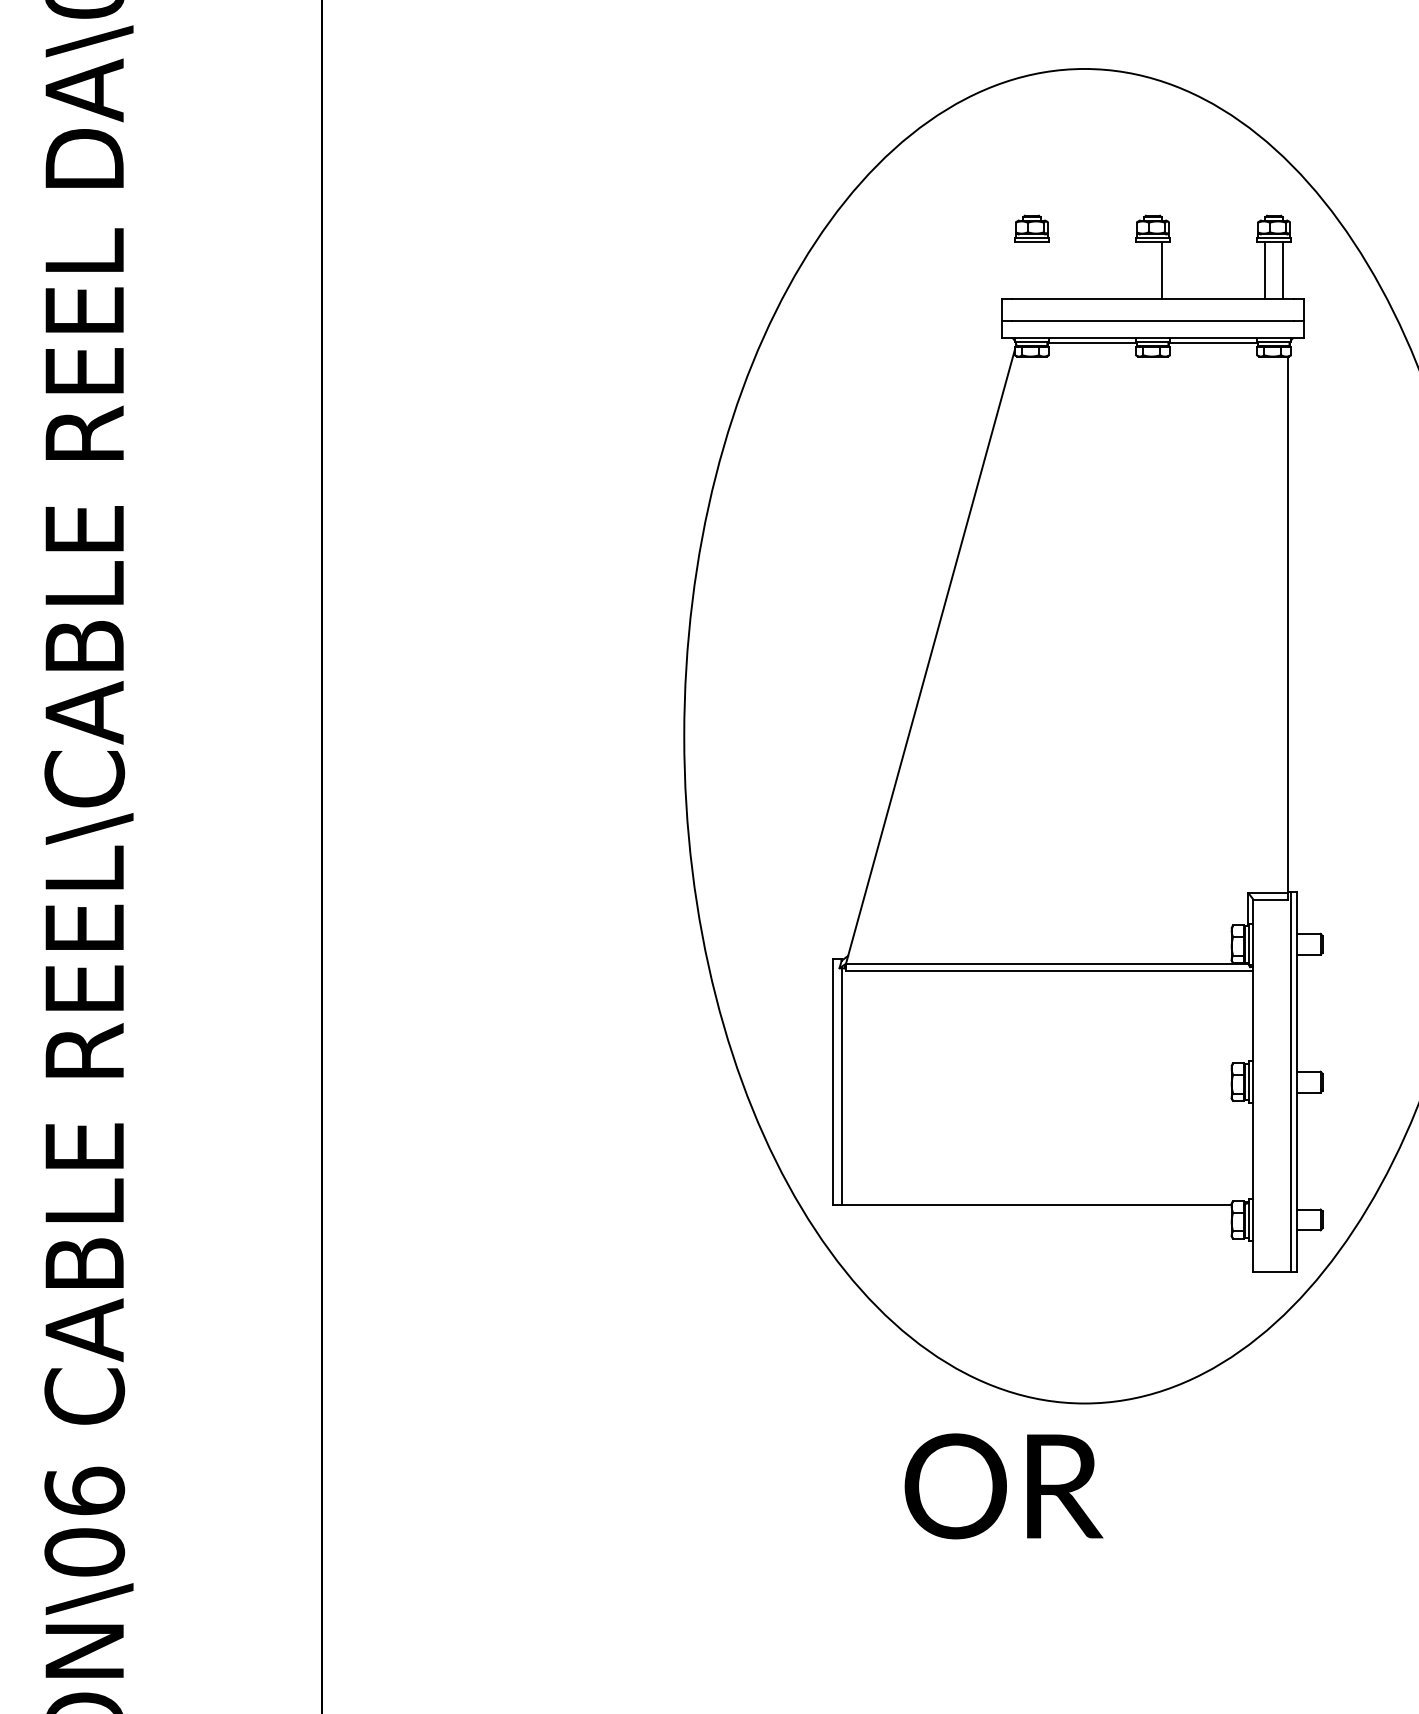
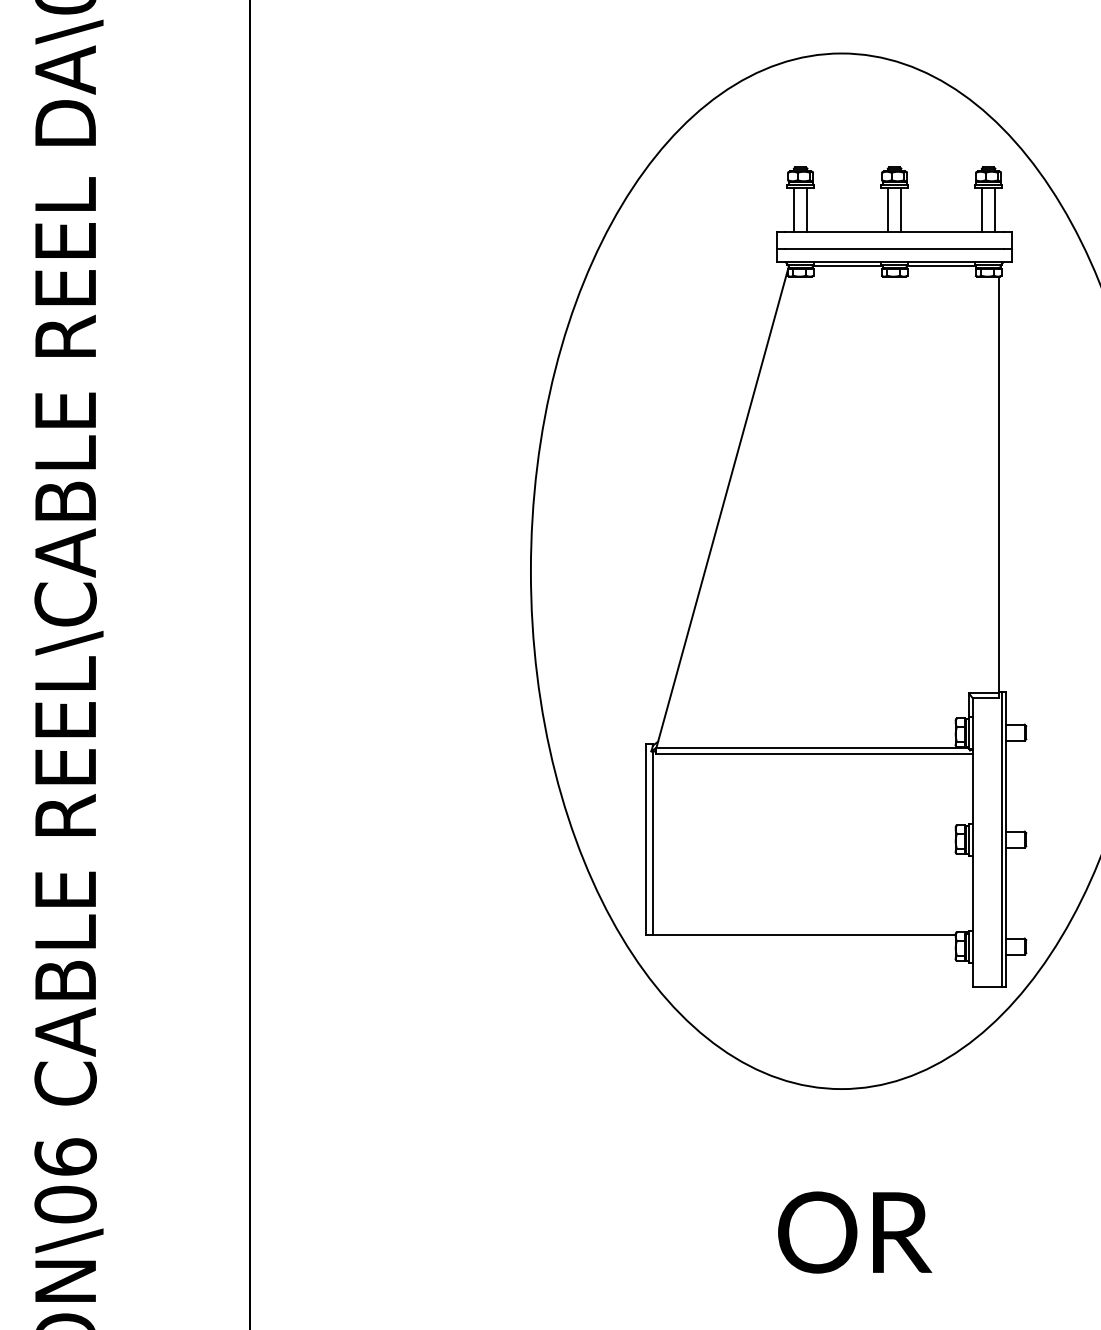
line: (1023, 269) -> (794, 209), added
line: (1040, 269) -> (807, 209), added
line: (1144, 269) -> (888, 209), added
text: (1003, 1486) -> (854, 1232), moved

